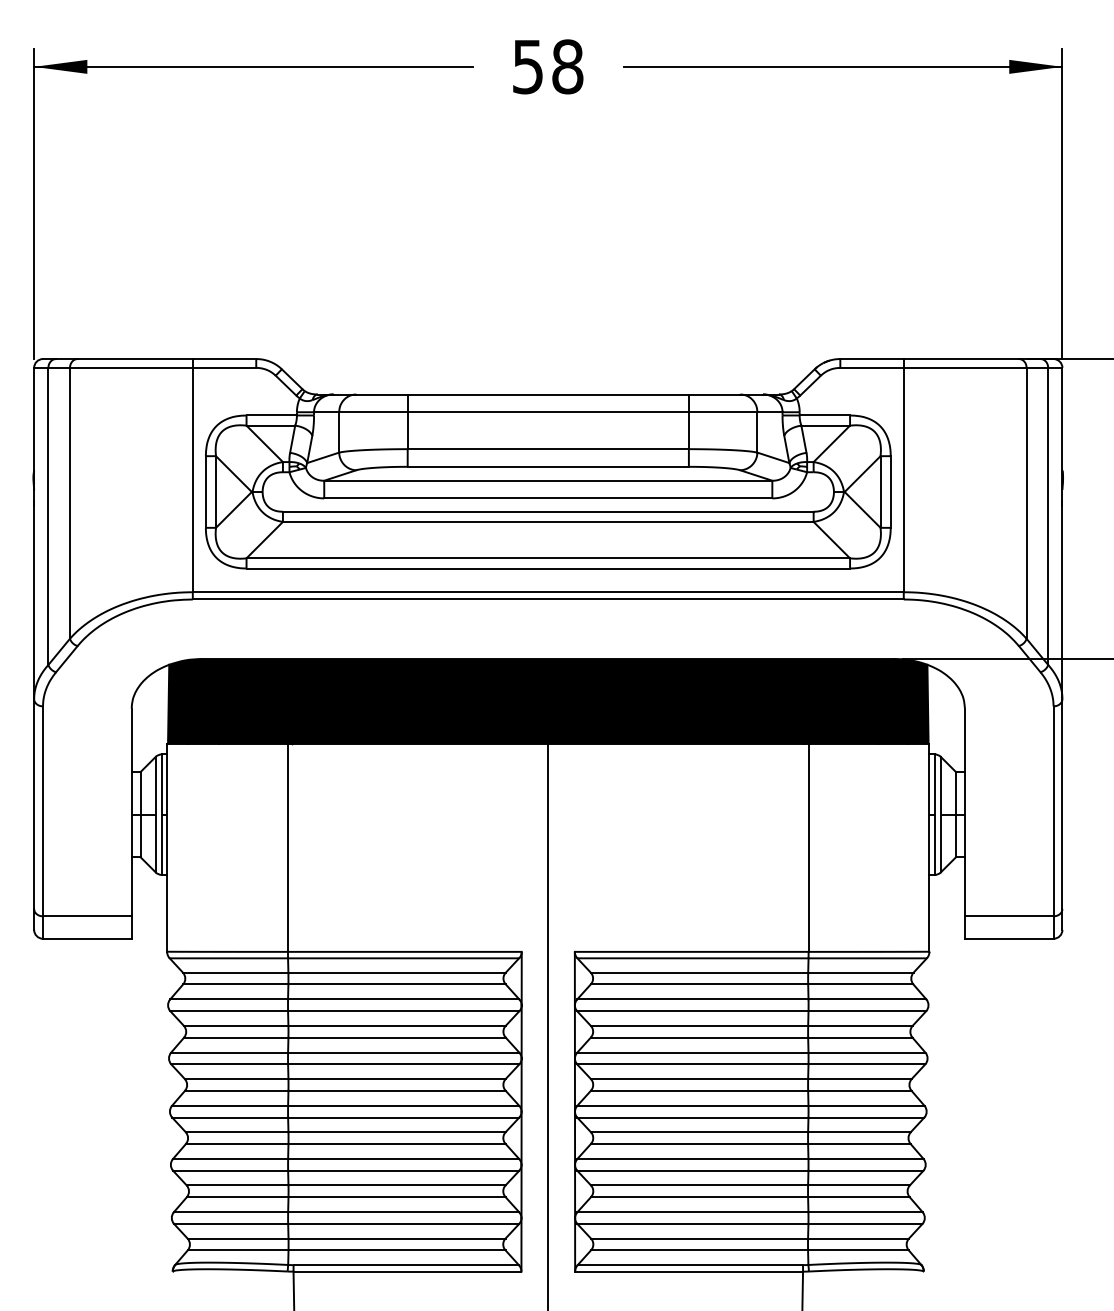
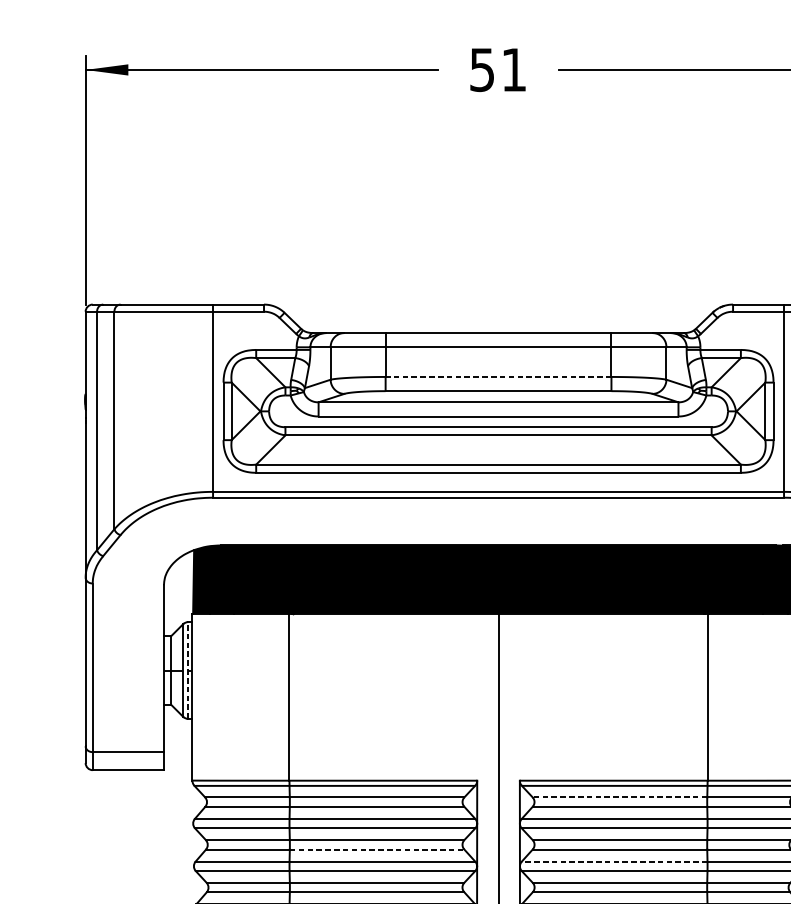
text: (567, 66) -> (513, 69), 58 -> 51
line: (548, 449) -> (498, 377), solid -> dashed
line: (161, 814) -> (187, 670), solid -> dashed
line: (699, 972) -> (619, 797), solid -> dashed
line: (397, 1037) -> (377, 849), solid -> dashed
line: (692, 1052) -> (614, 861), solid -> dashed

